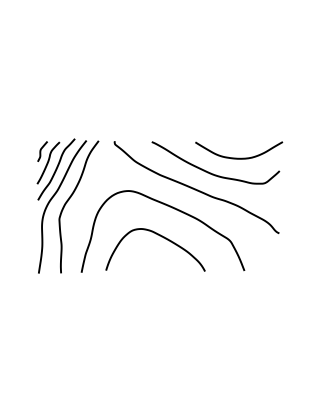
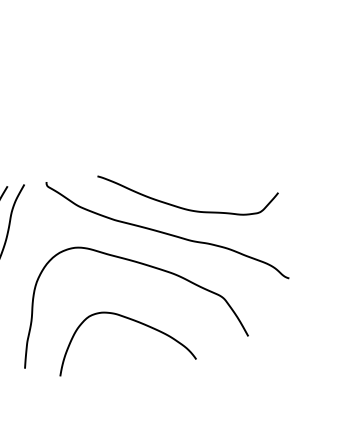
curve: (239, 157) -> (220, 181), removed
curve: (161, 237) -> (130, 320), moved

